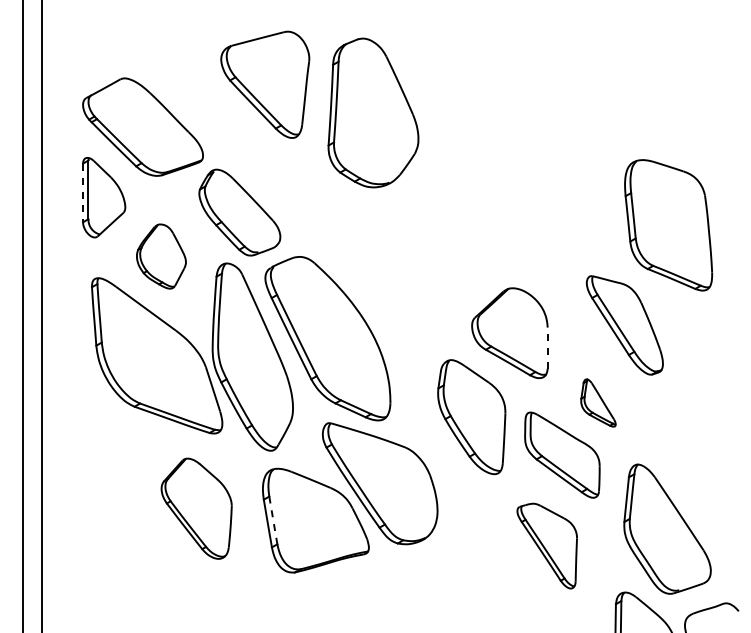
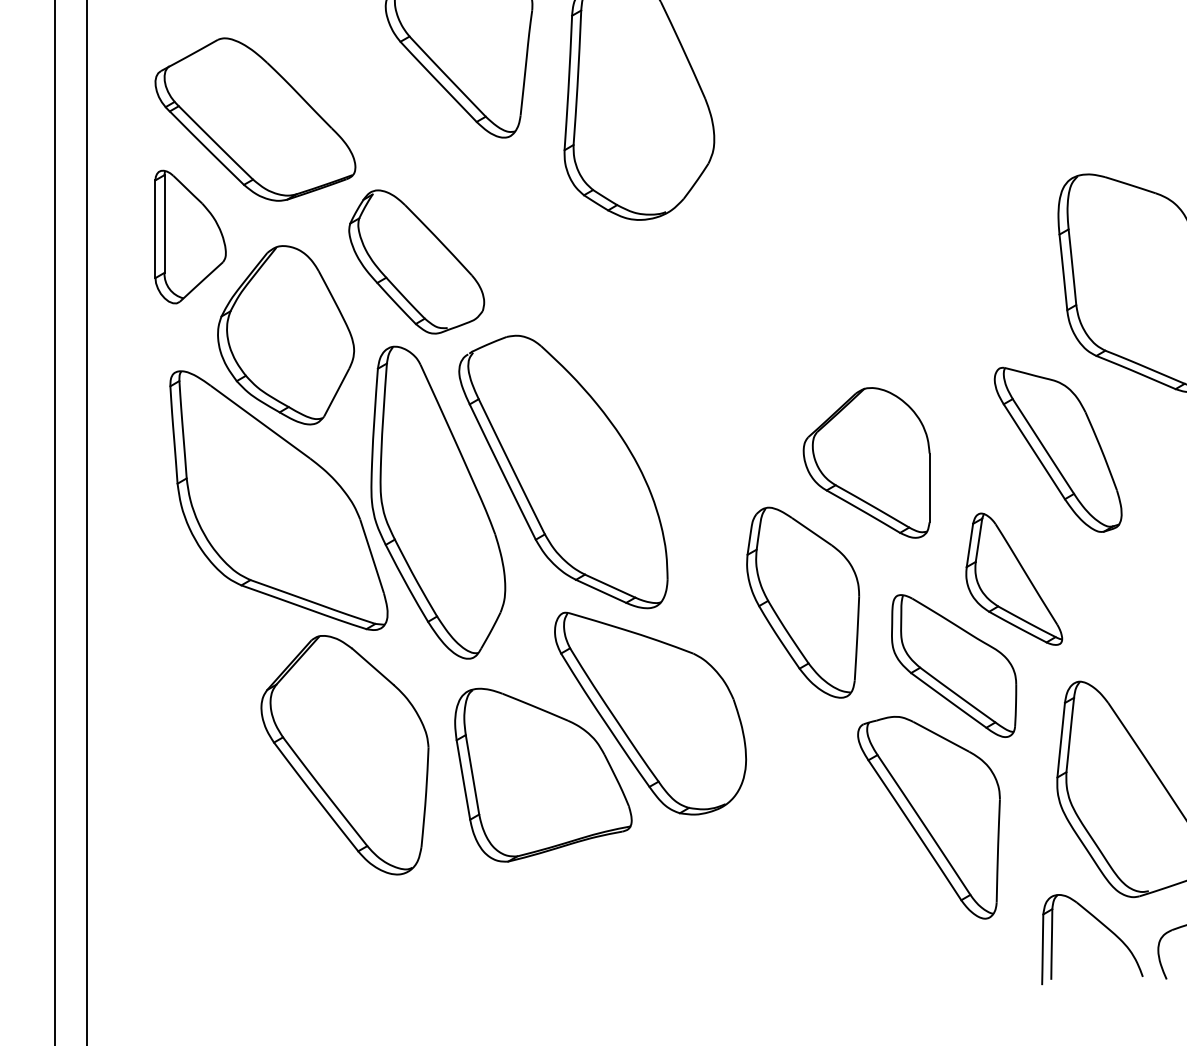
line: (83, 193) -> (156, 230), dashed -> solid
part: (161, 256) -> (286, 335), size x1.67
line: (547, 348) -> (929, 488), dashed -> solid
part: (598, 402) -> (1014, 578), size x1.67
part: (196, 508) -> (344, 754), size x1.43
line: (273, 521) -> (472, 776), dashed -> solid
part: (546, 545) -> (927, 816), size x1.43

